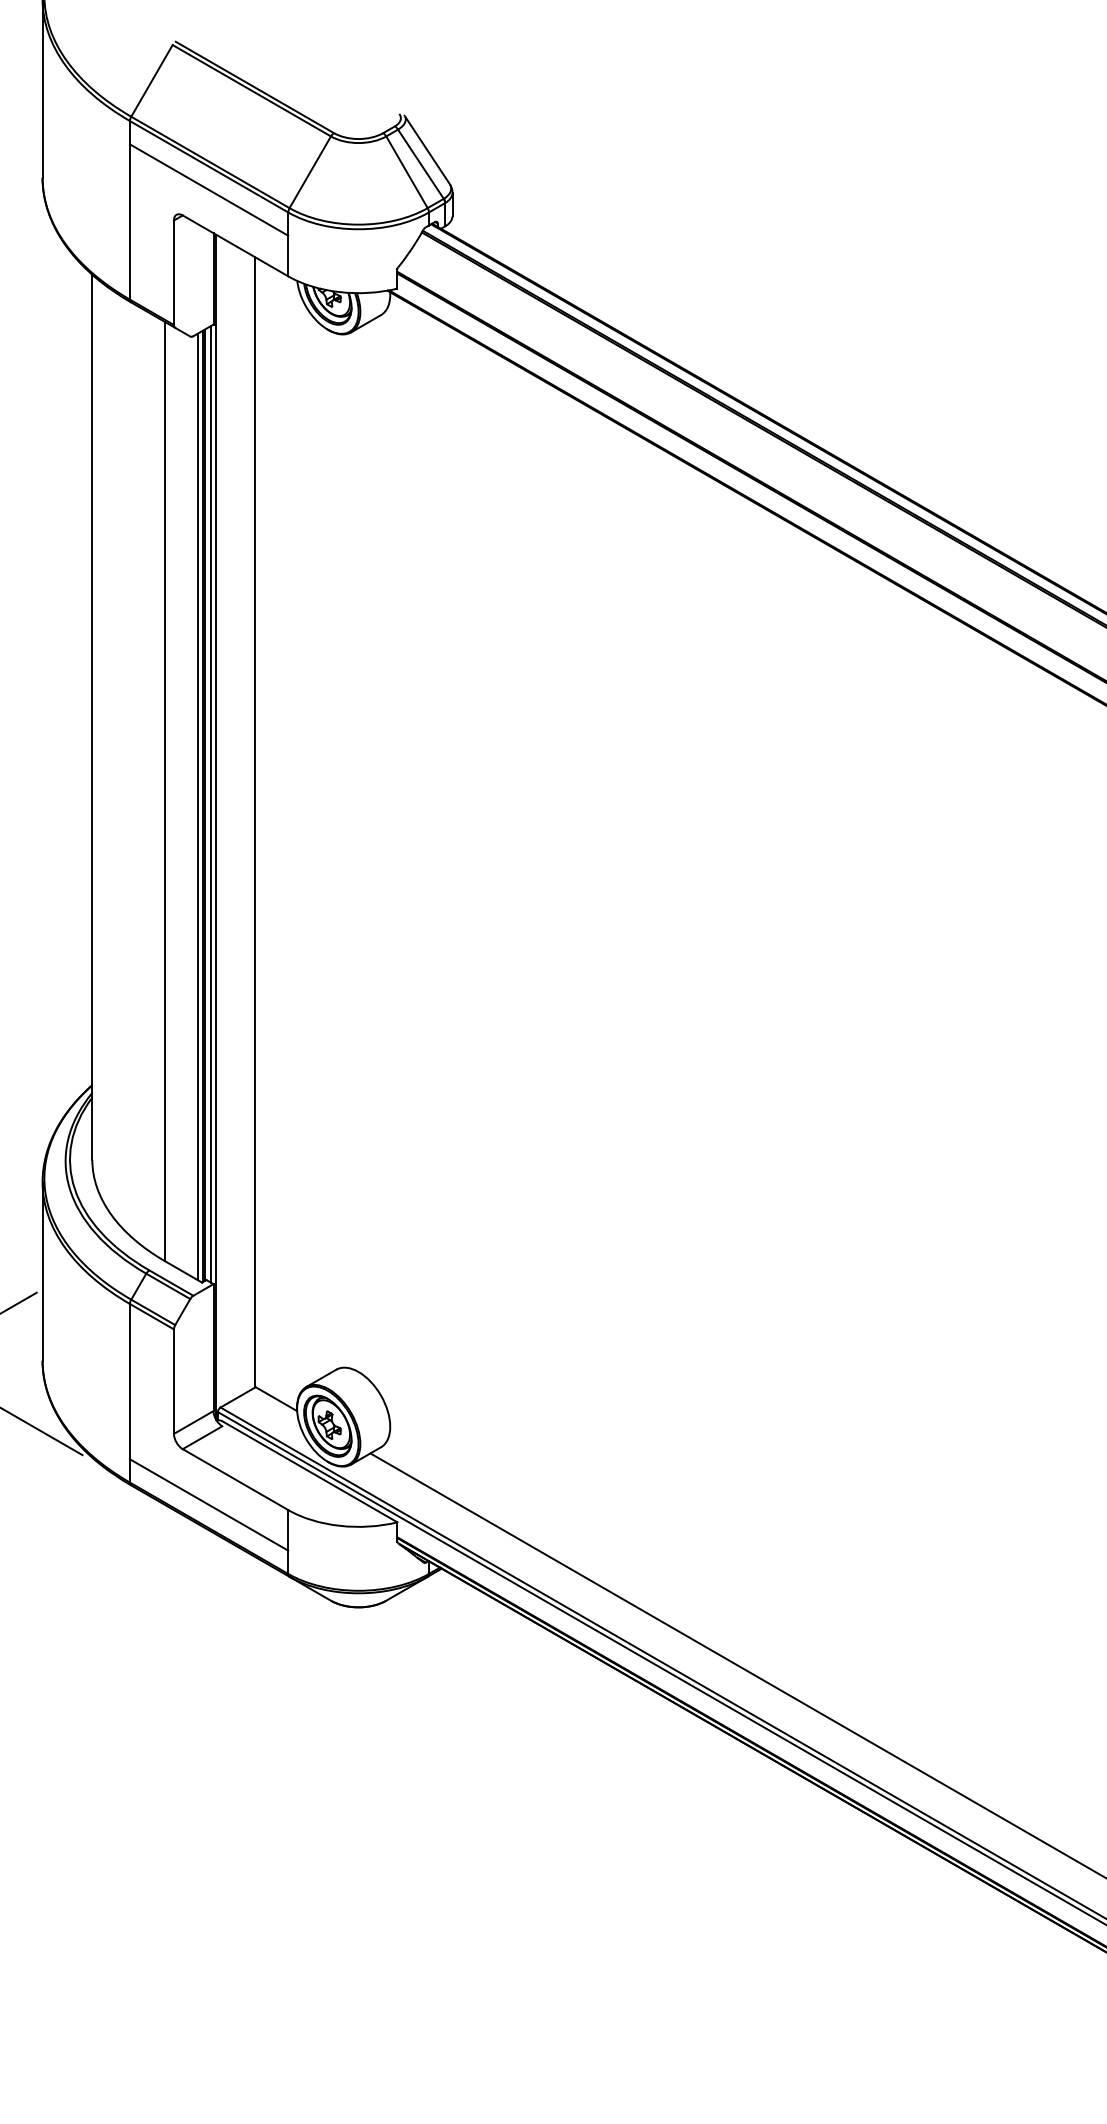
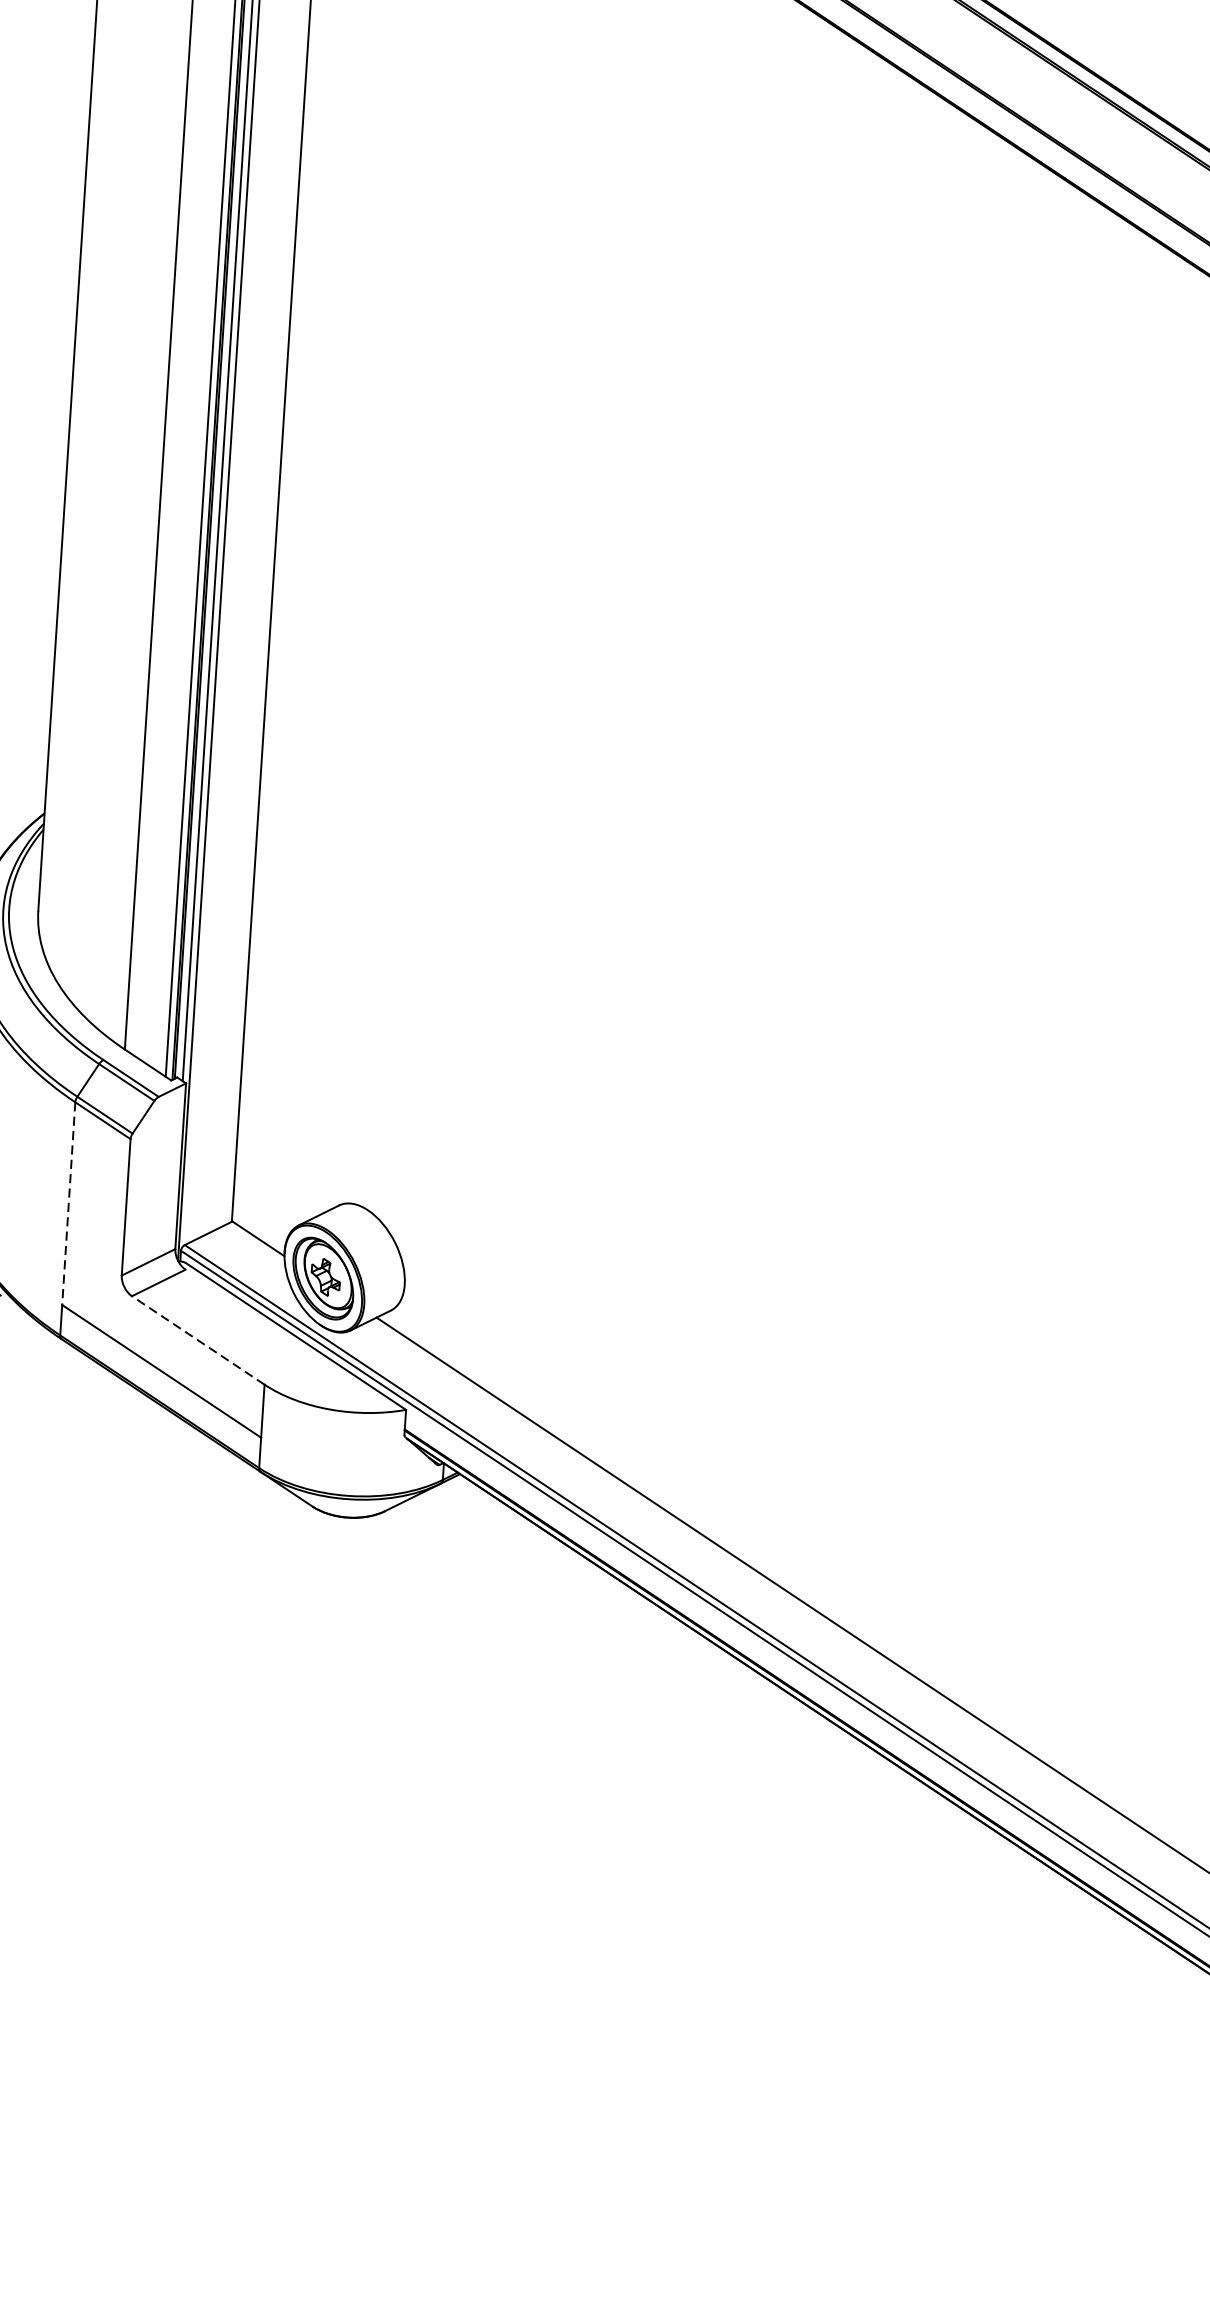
line: (129, 1381) -> (68, 1203), solid -> dashed
line: (235, 1479) -> (198, 1340), solid -> dashed

